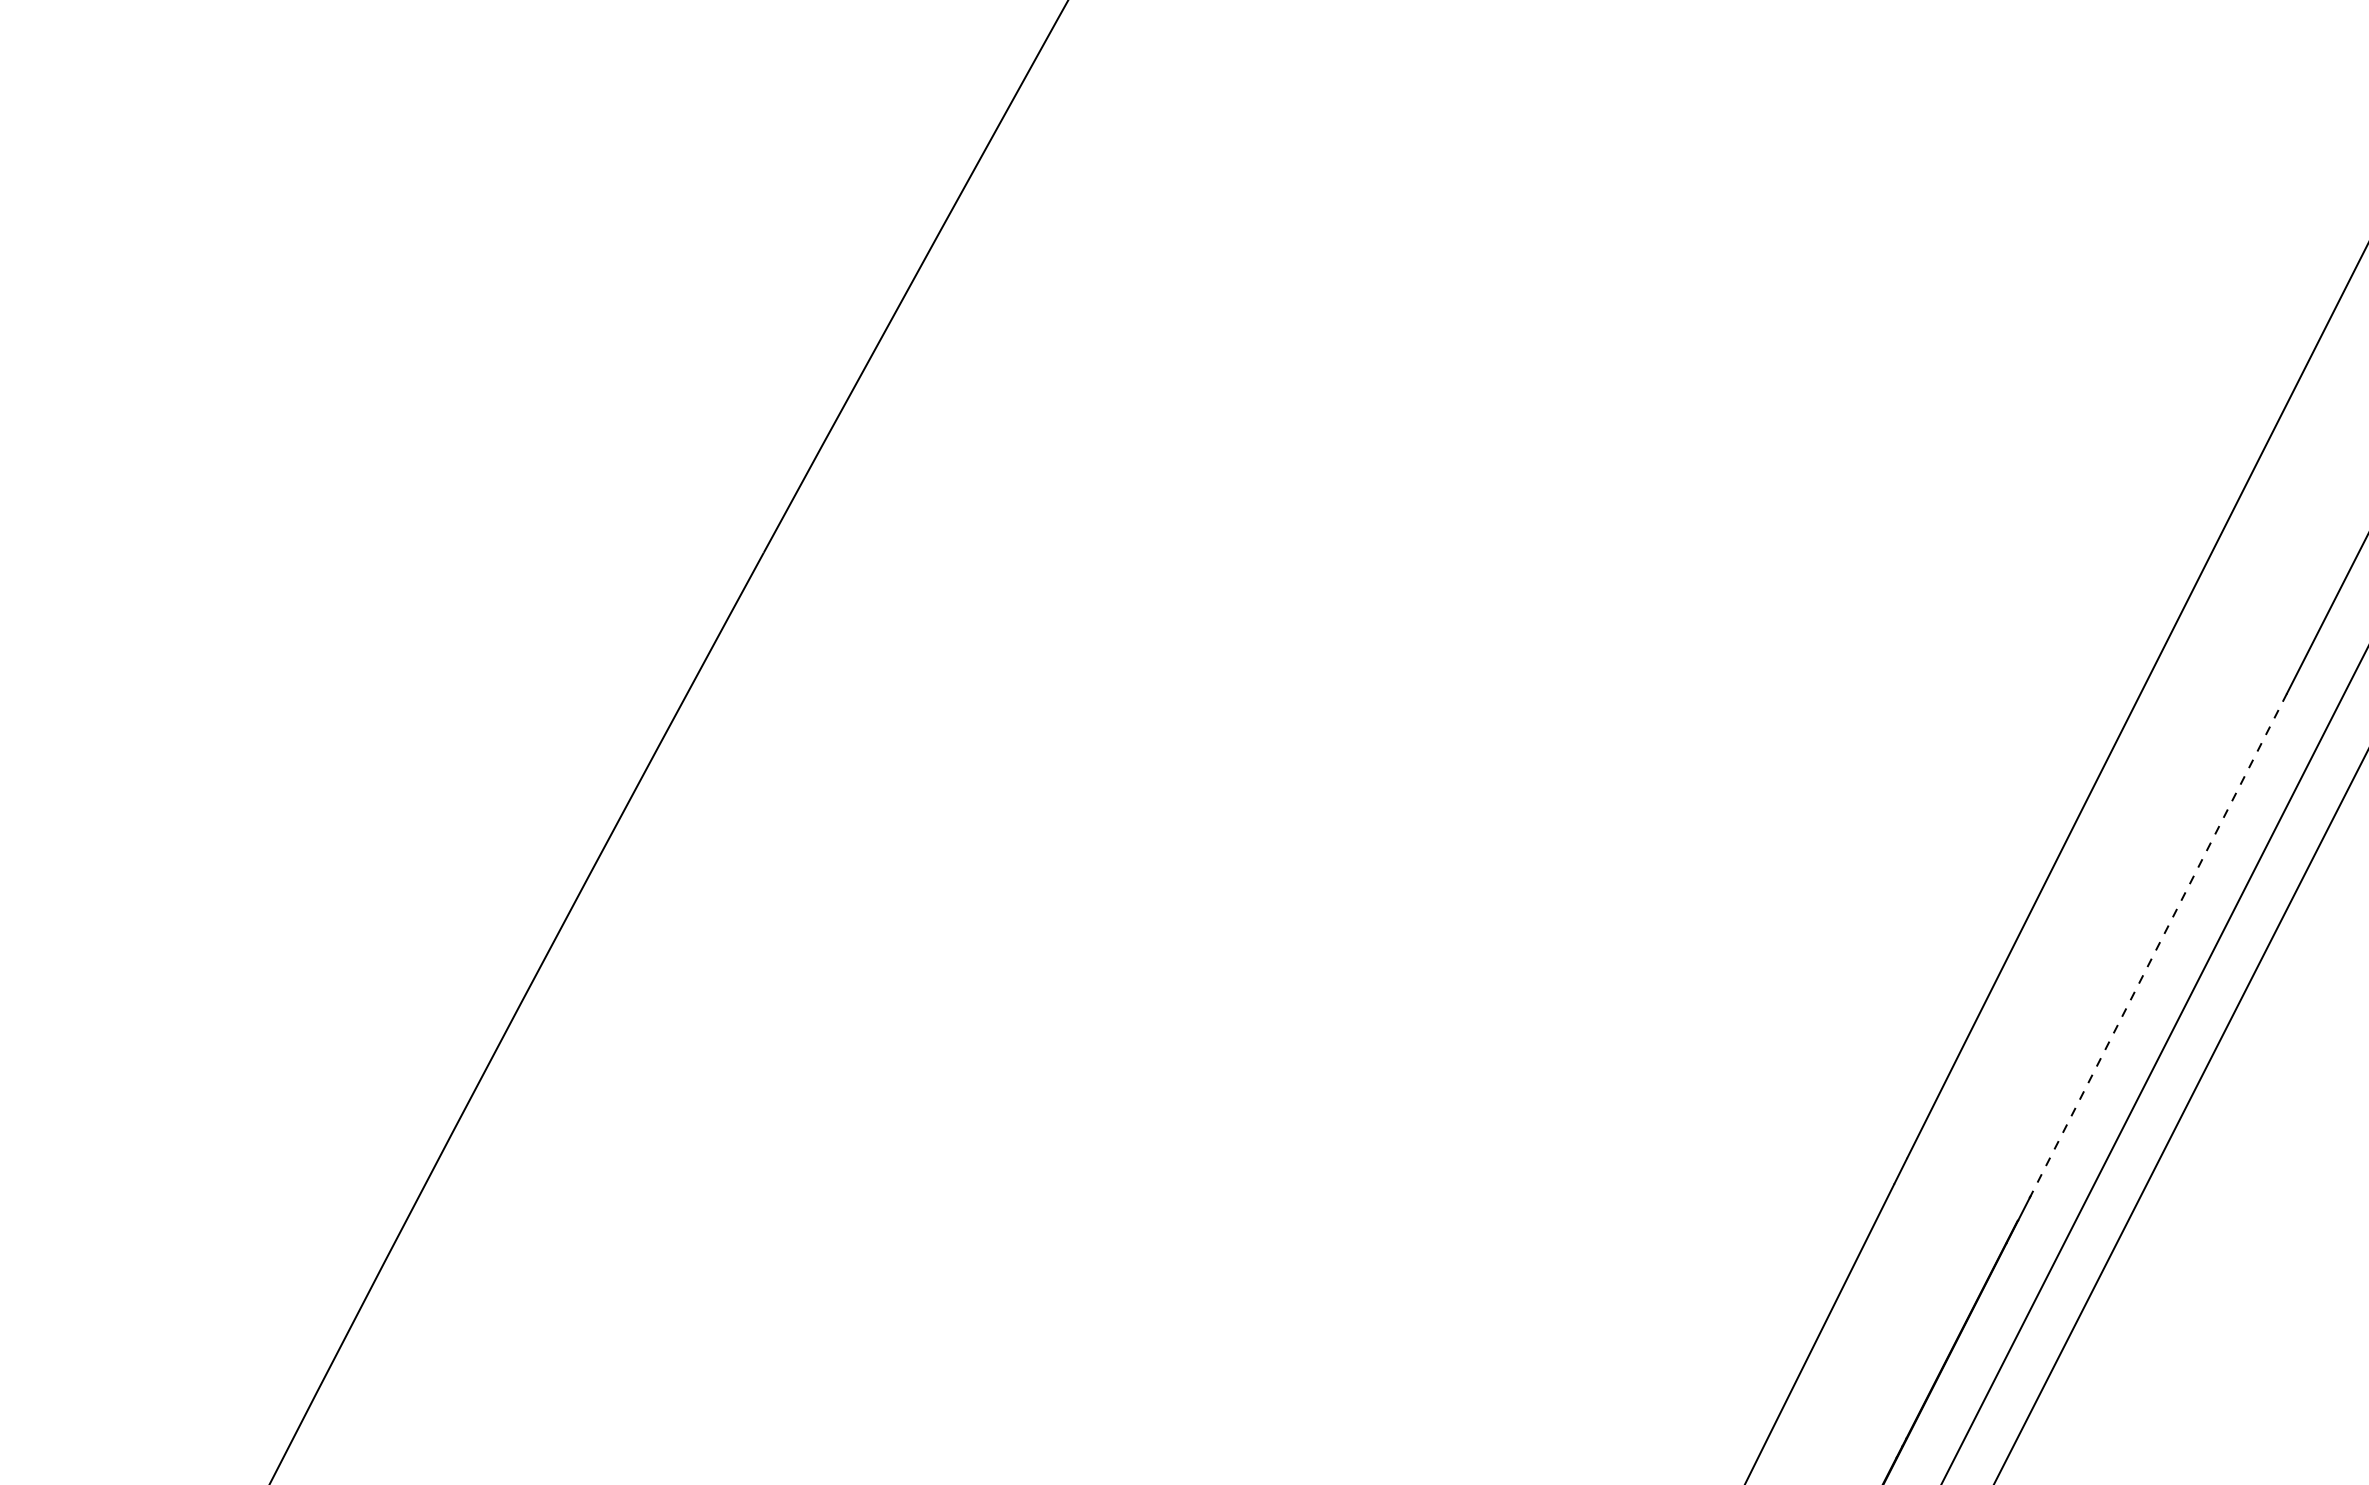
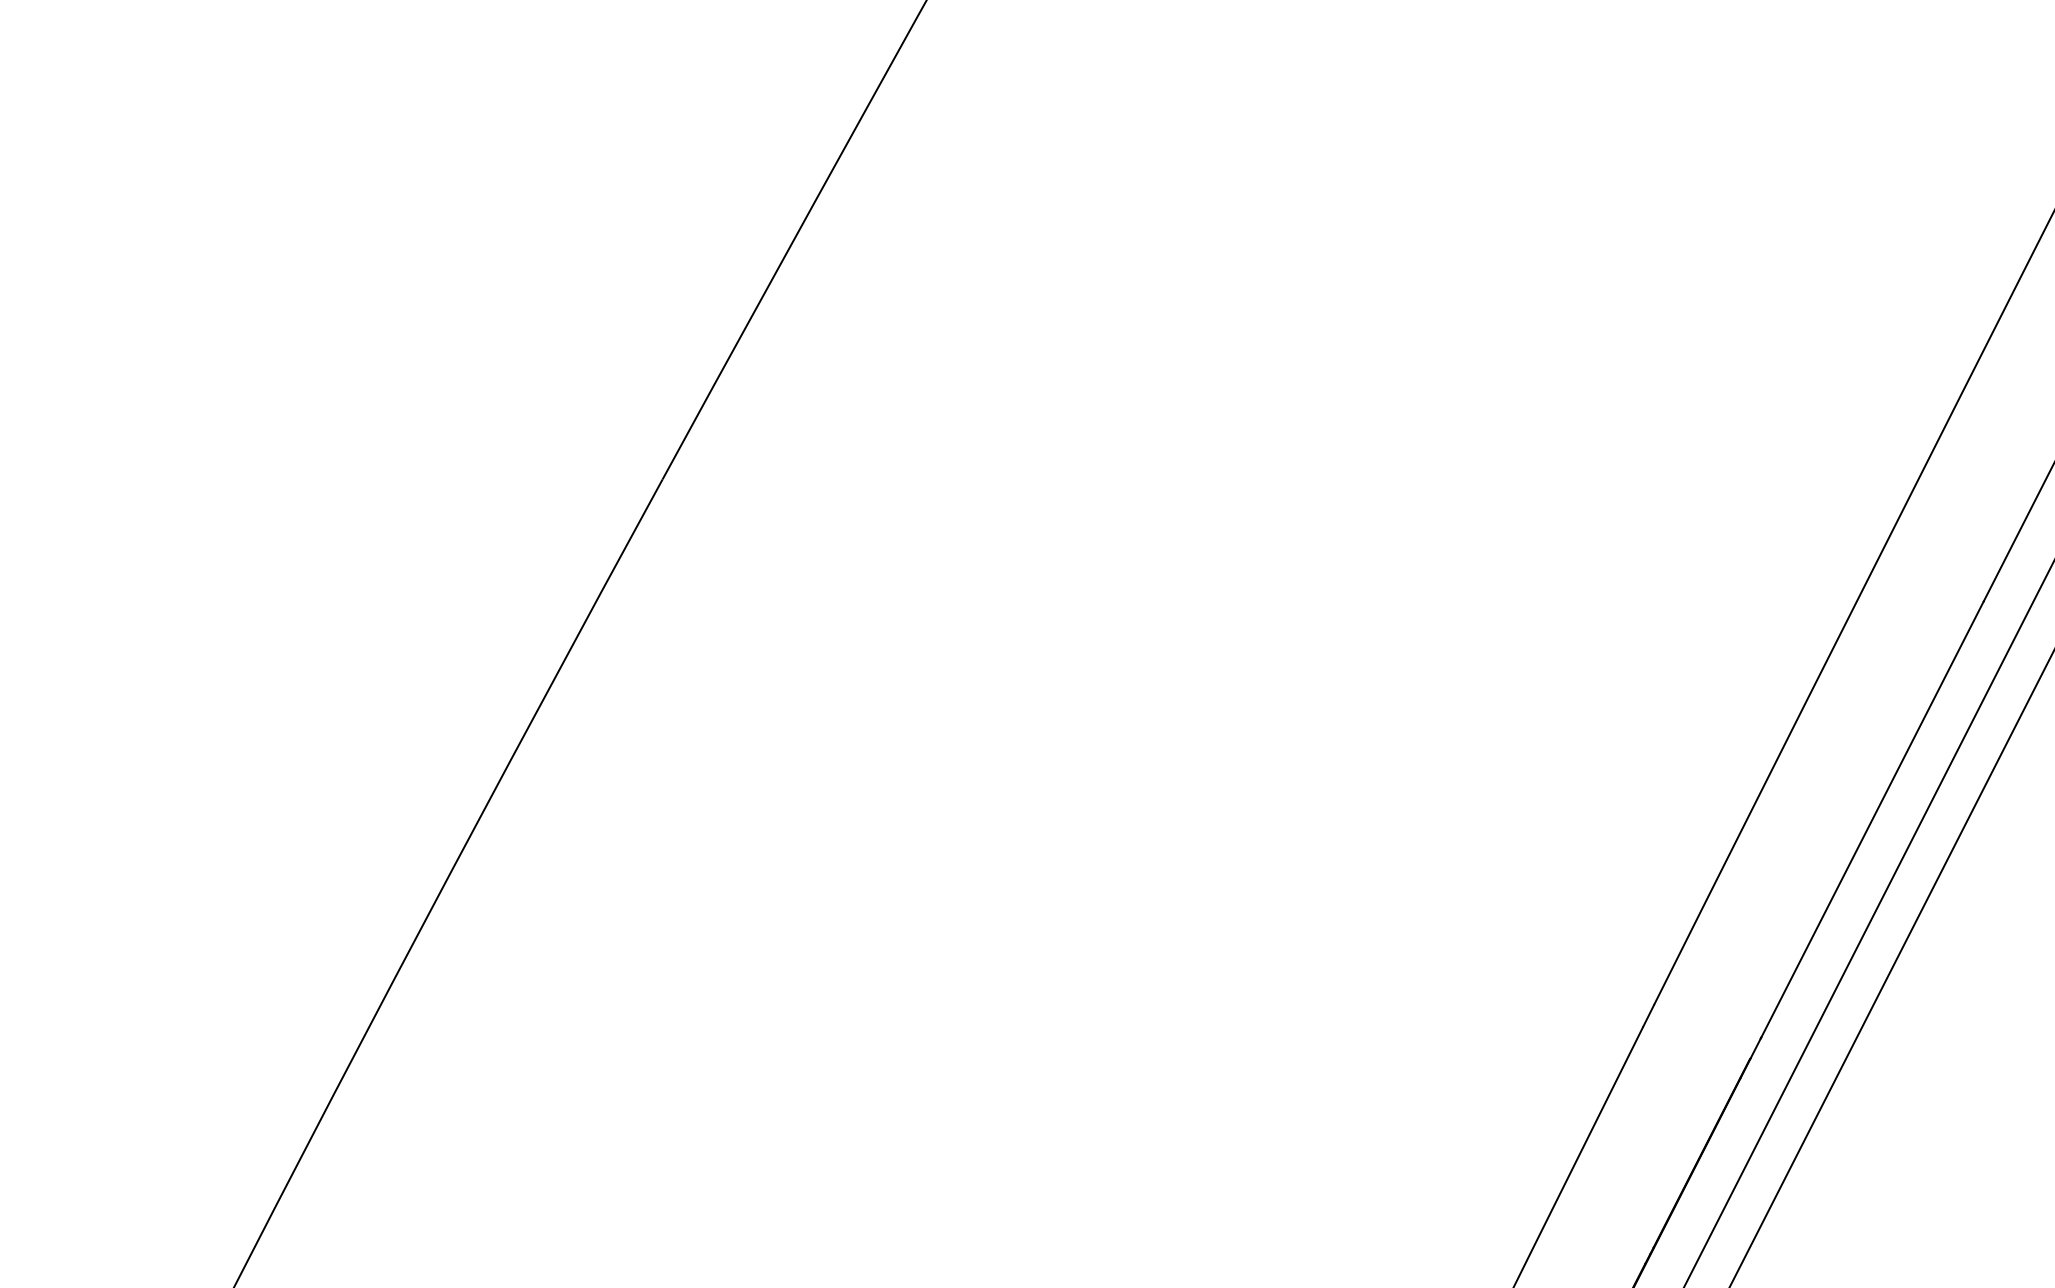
line: (2158, 944) -> (1872, 819), dashed -> solid

